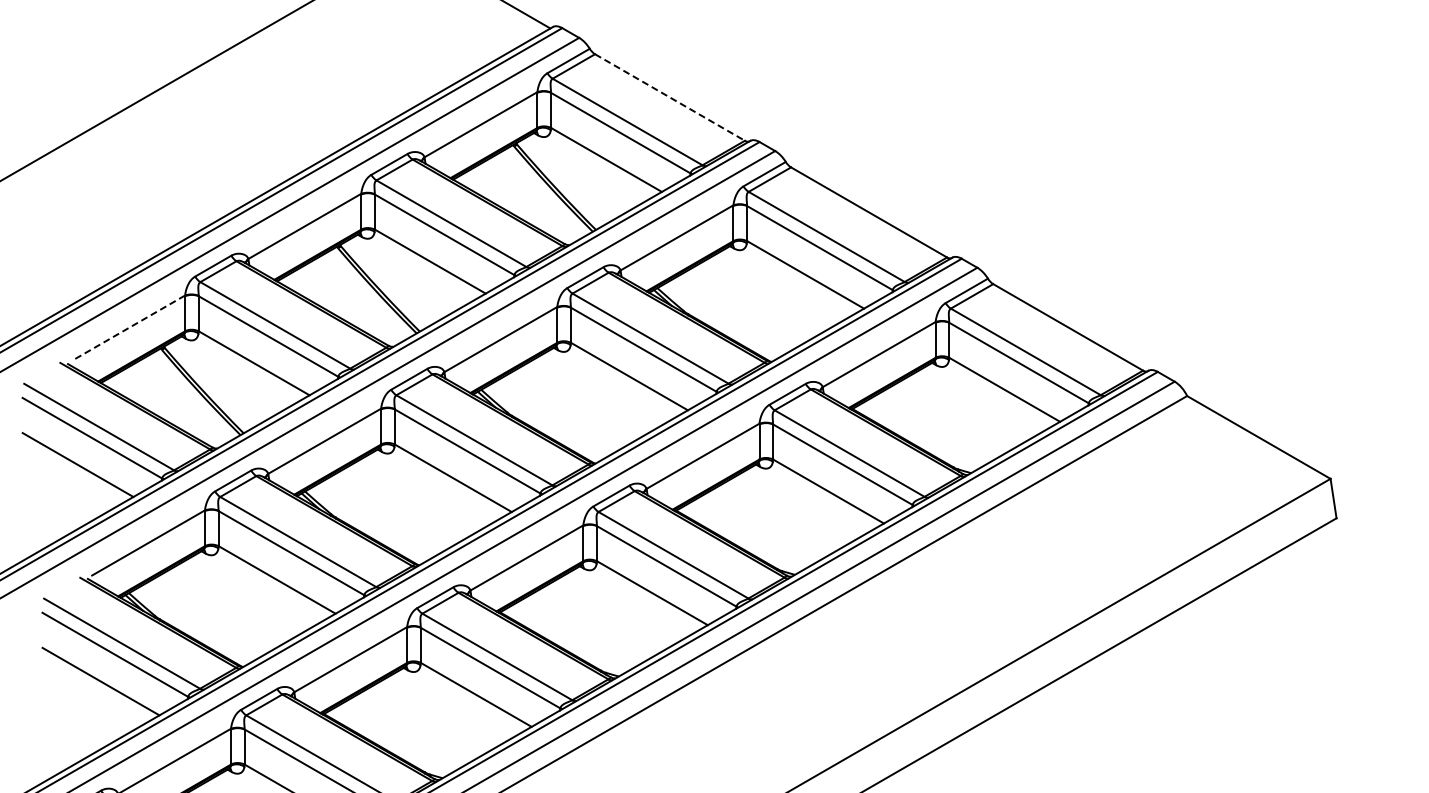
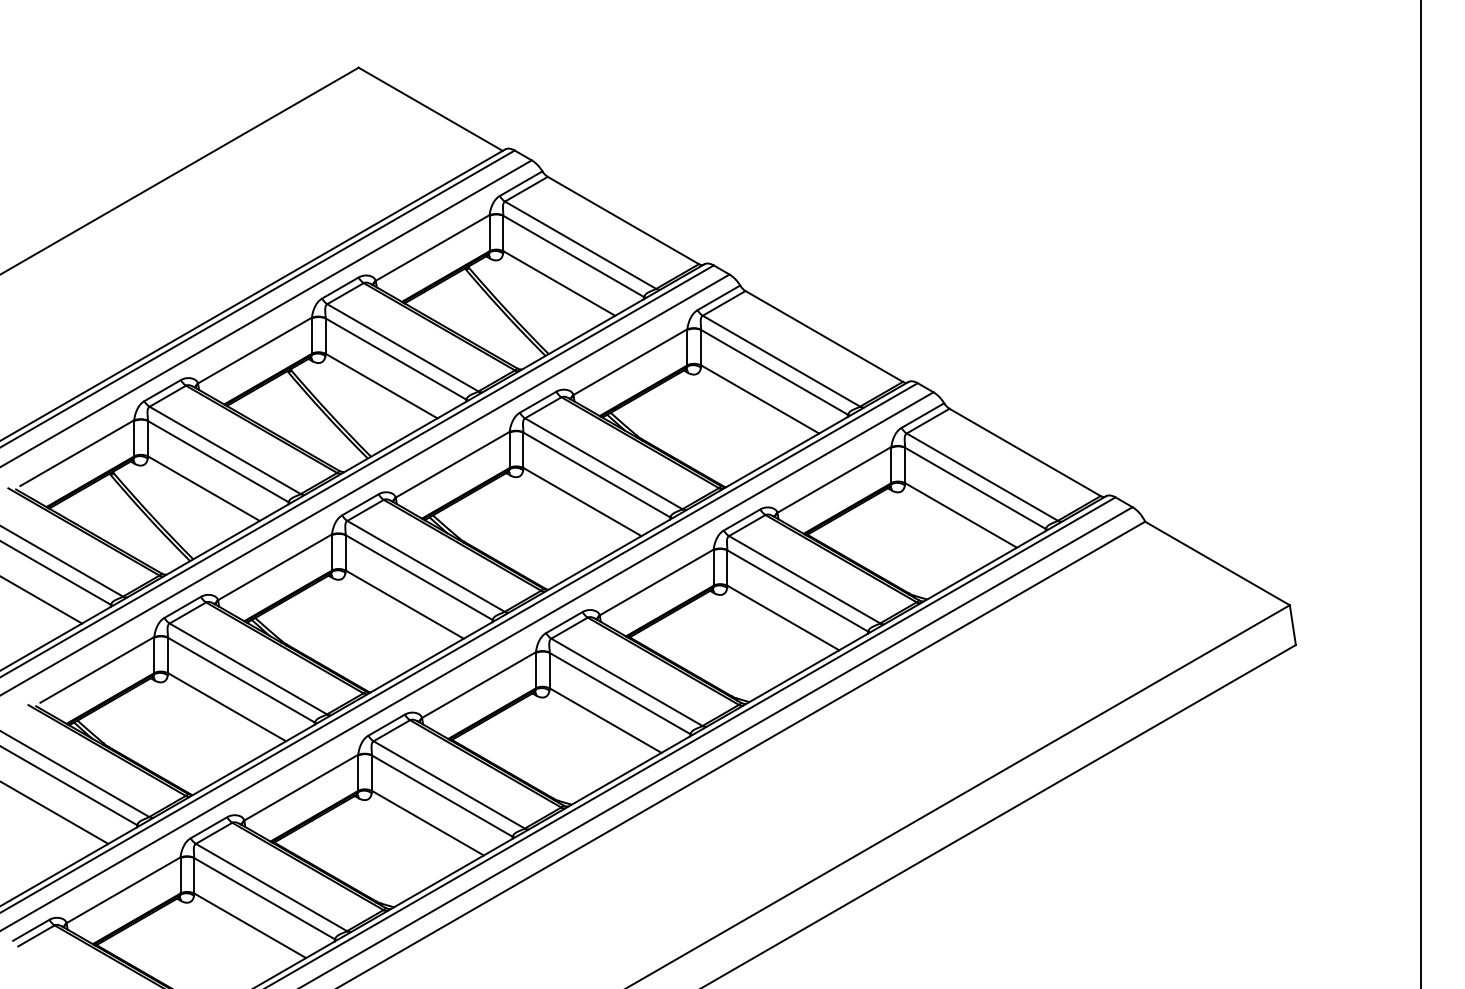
line: (670, 97) -> (623, 220), dashed -> solid
line: (128, 328) -> (77, 453), dashed -> solid

